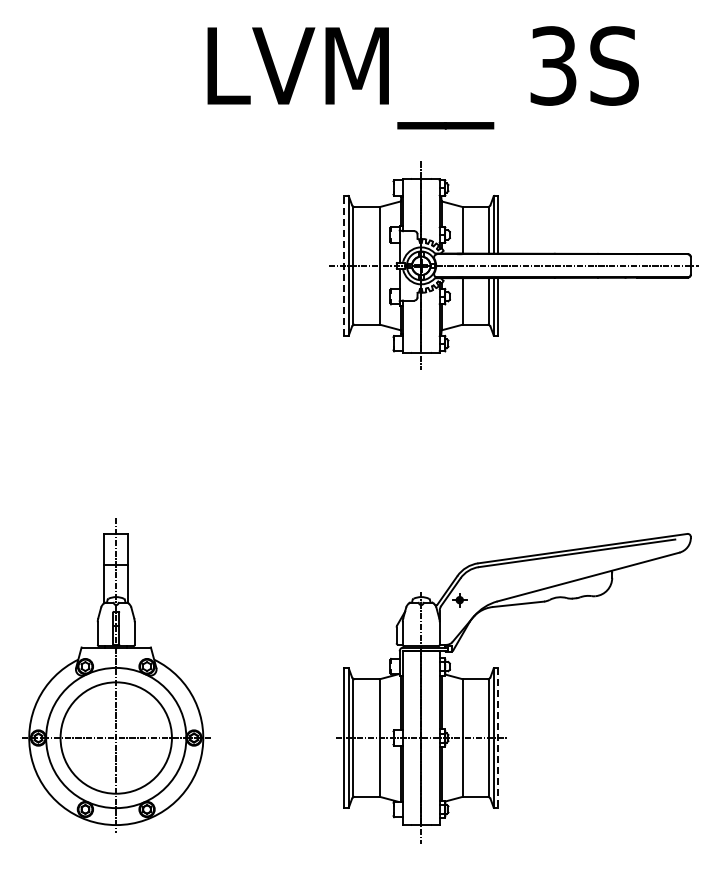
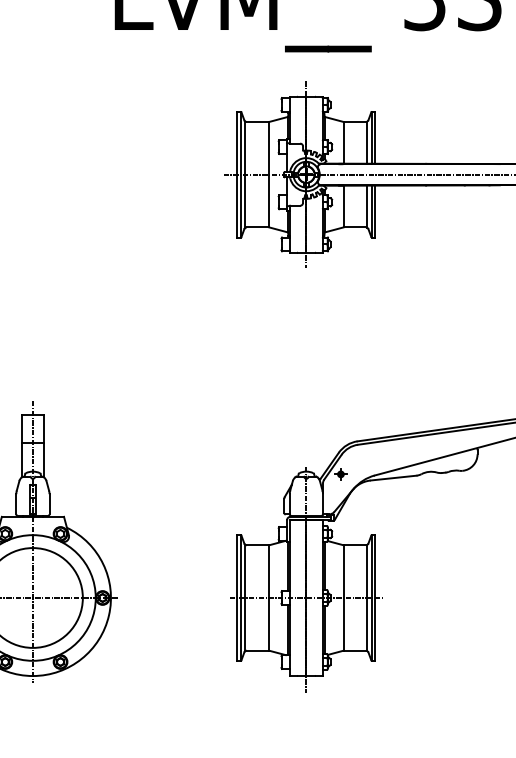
line: (344, 265) -> (237, 174), dashed -> solid
line: (498, 738) -> (375, 598), dashed -> solid

